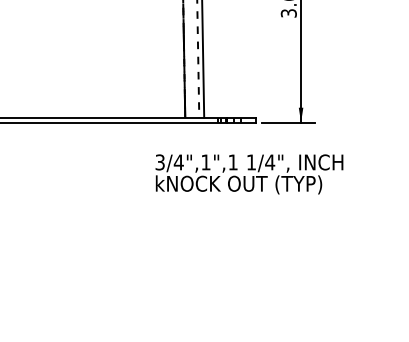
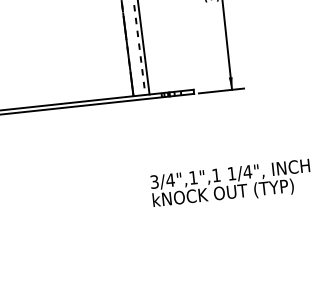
text: (249, 174) -> (231, 184), moved

